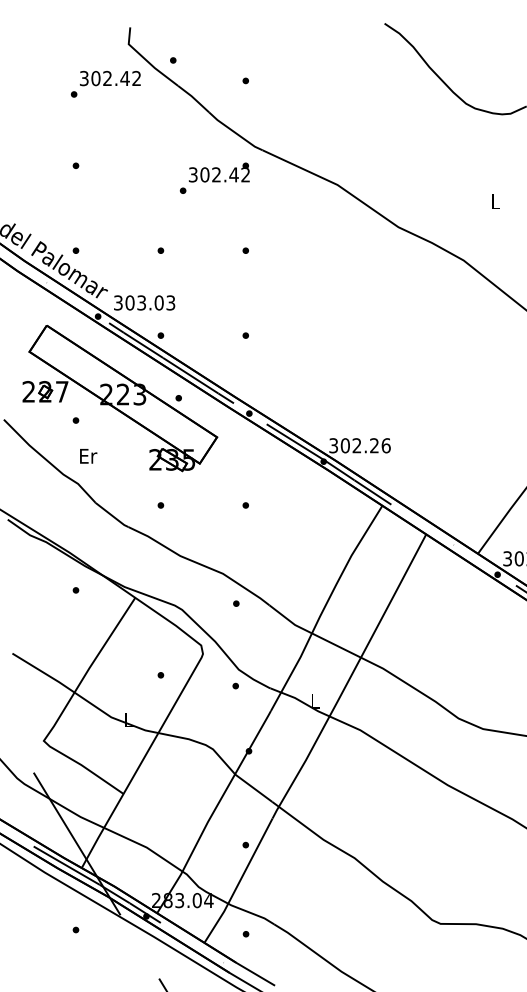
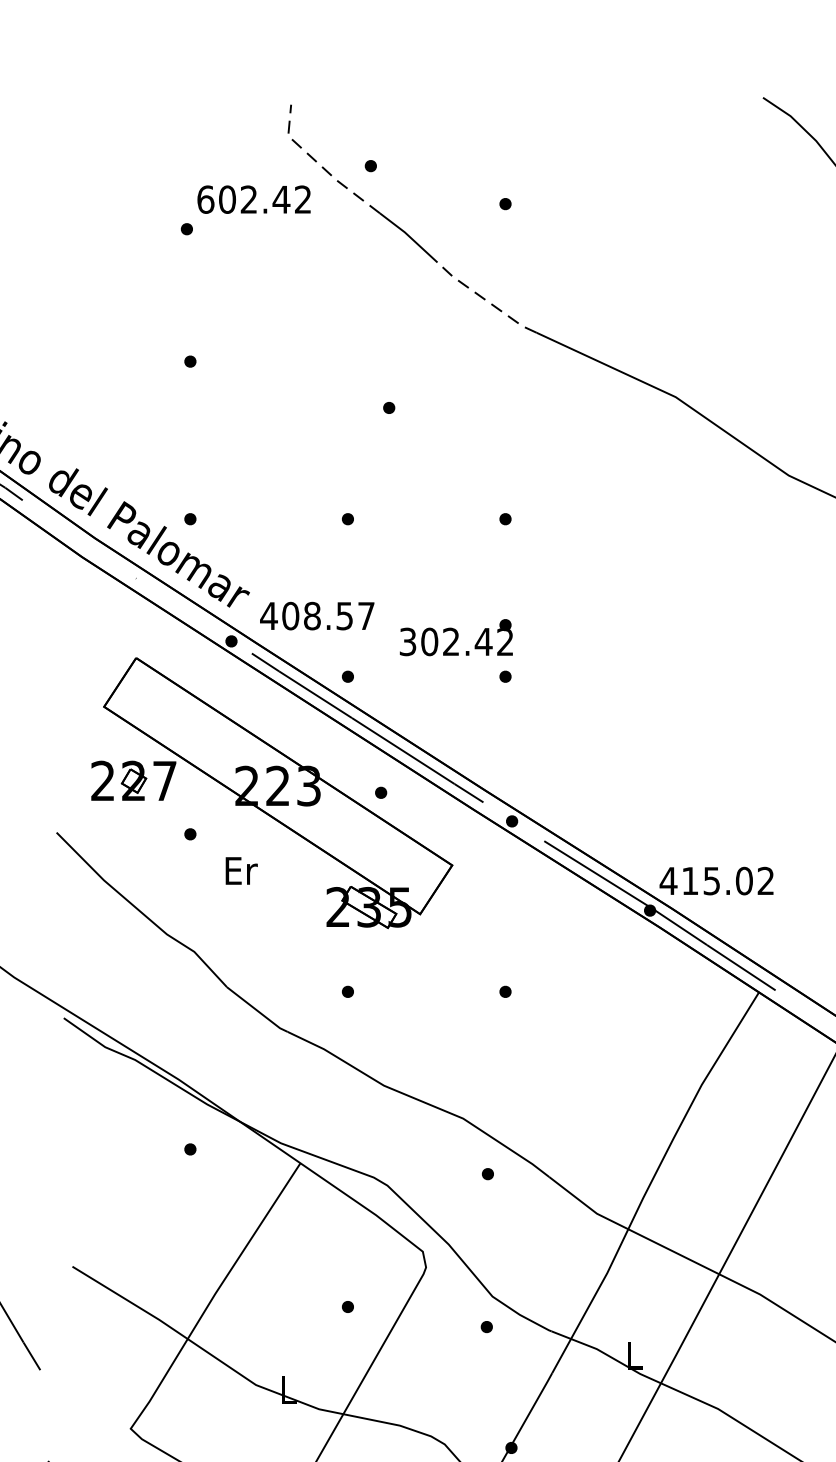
line: (146, 60) -> (321, 166), solid -> dashed
text: (83, 78) -> (204, 199), 302.42 -> 602.42
line: (234, 132) -> (484, 299), solid -> dashed
text: (219, 172) -> (456, 637), moved
text: (144, 302) -> (317, 615), 303.03 -> 408.57
text: (359, 445) -> (716, 880), 302.26 -> 415.02
text: (88, 456) -> (241, 871), moved

